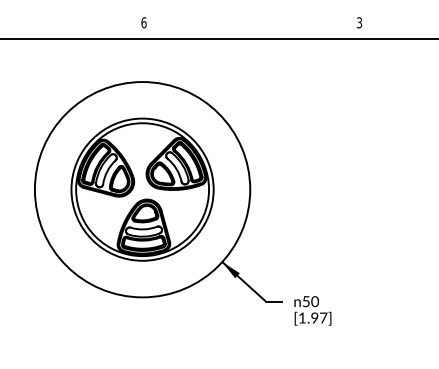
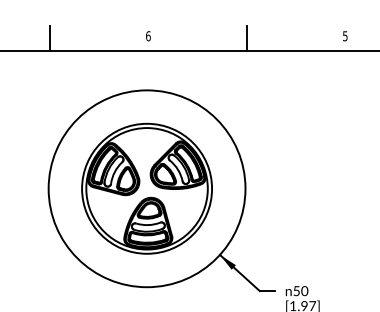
text: (359, 22) -> (345, 35), 3 -> 5
line: (36, 25) -> (50, 38), added
line: (251, 25) -> (246, 38), added

